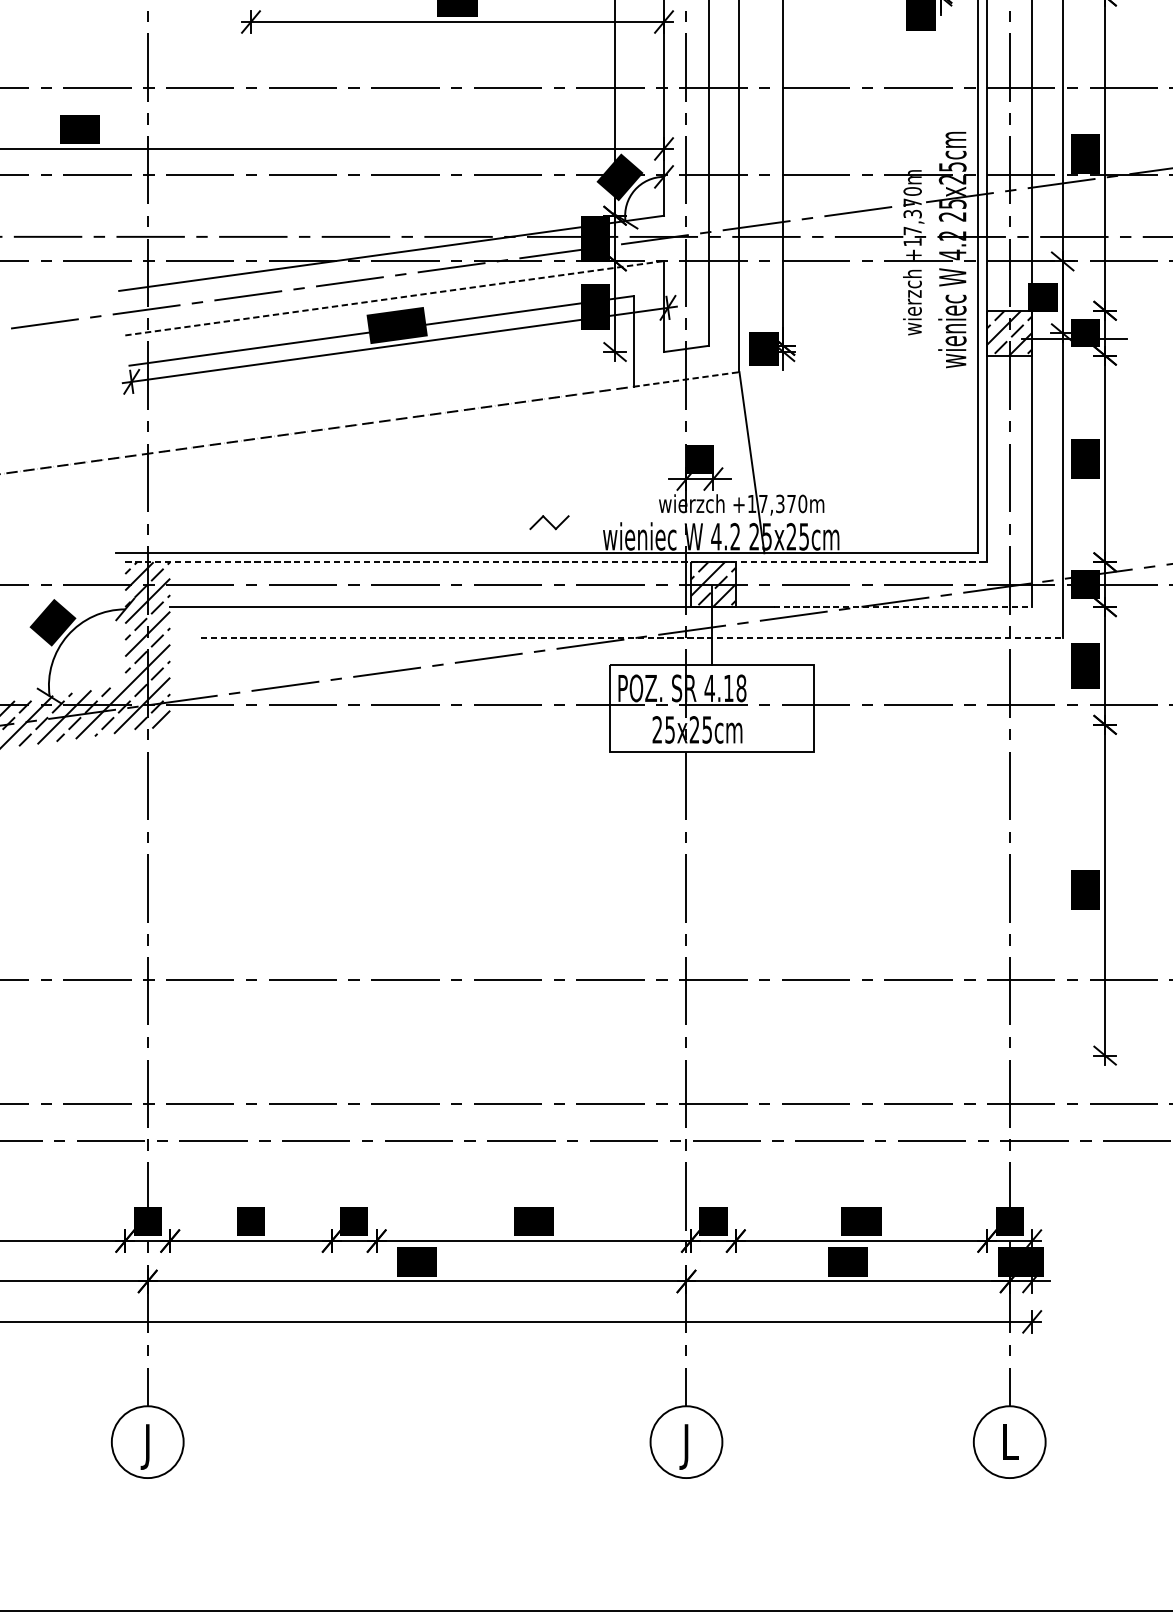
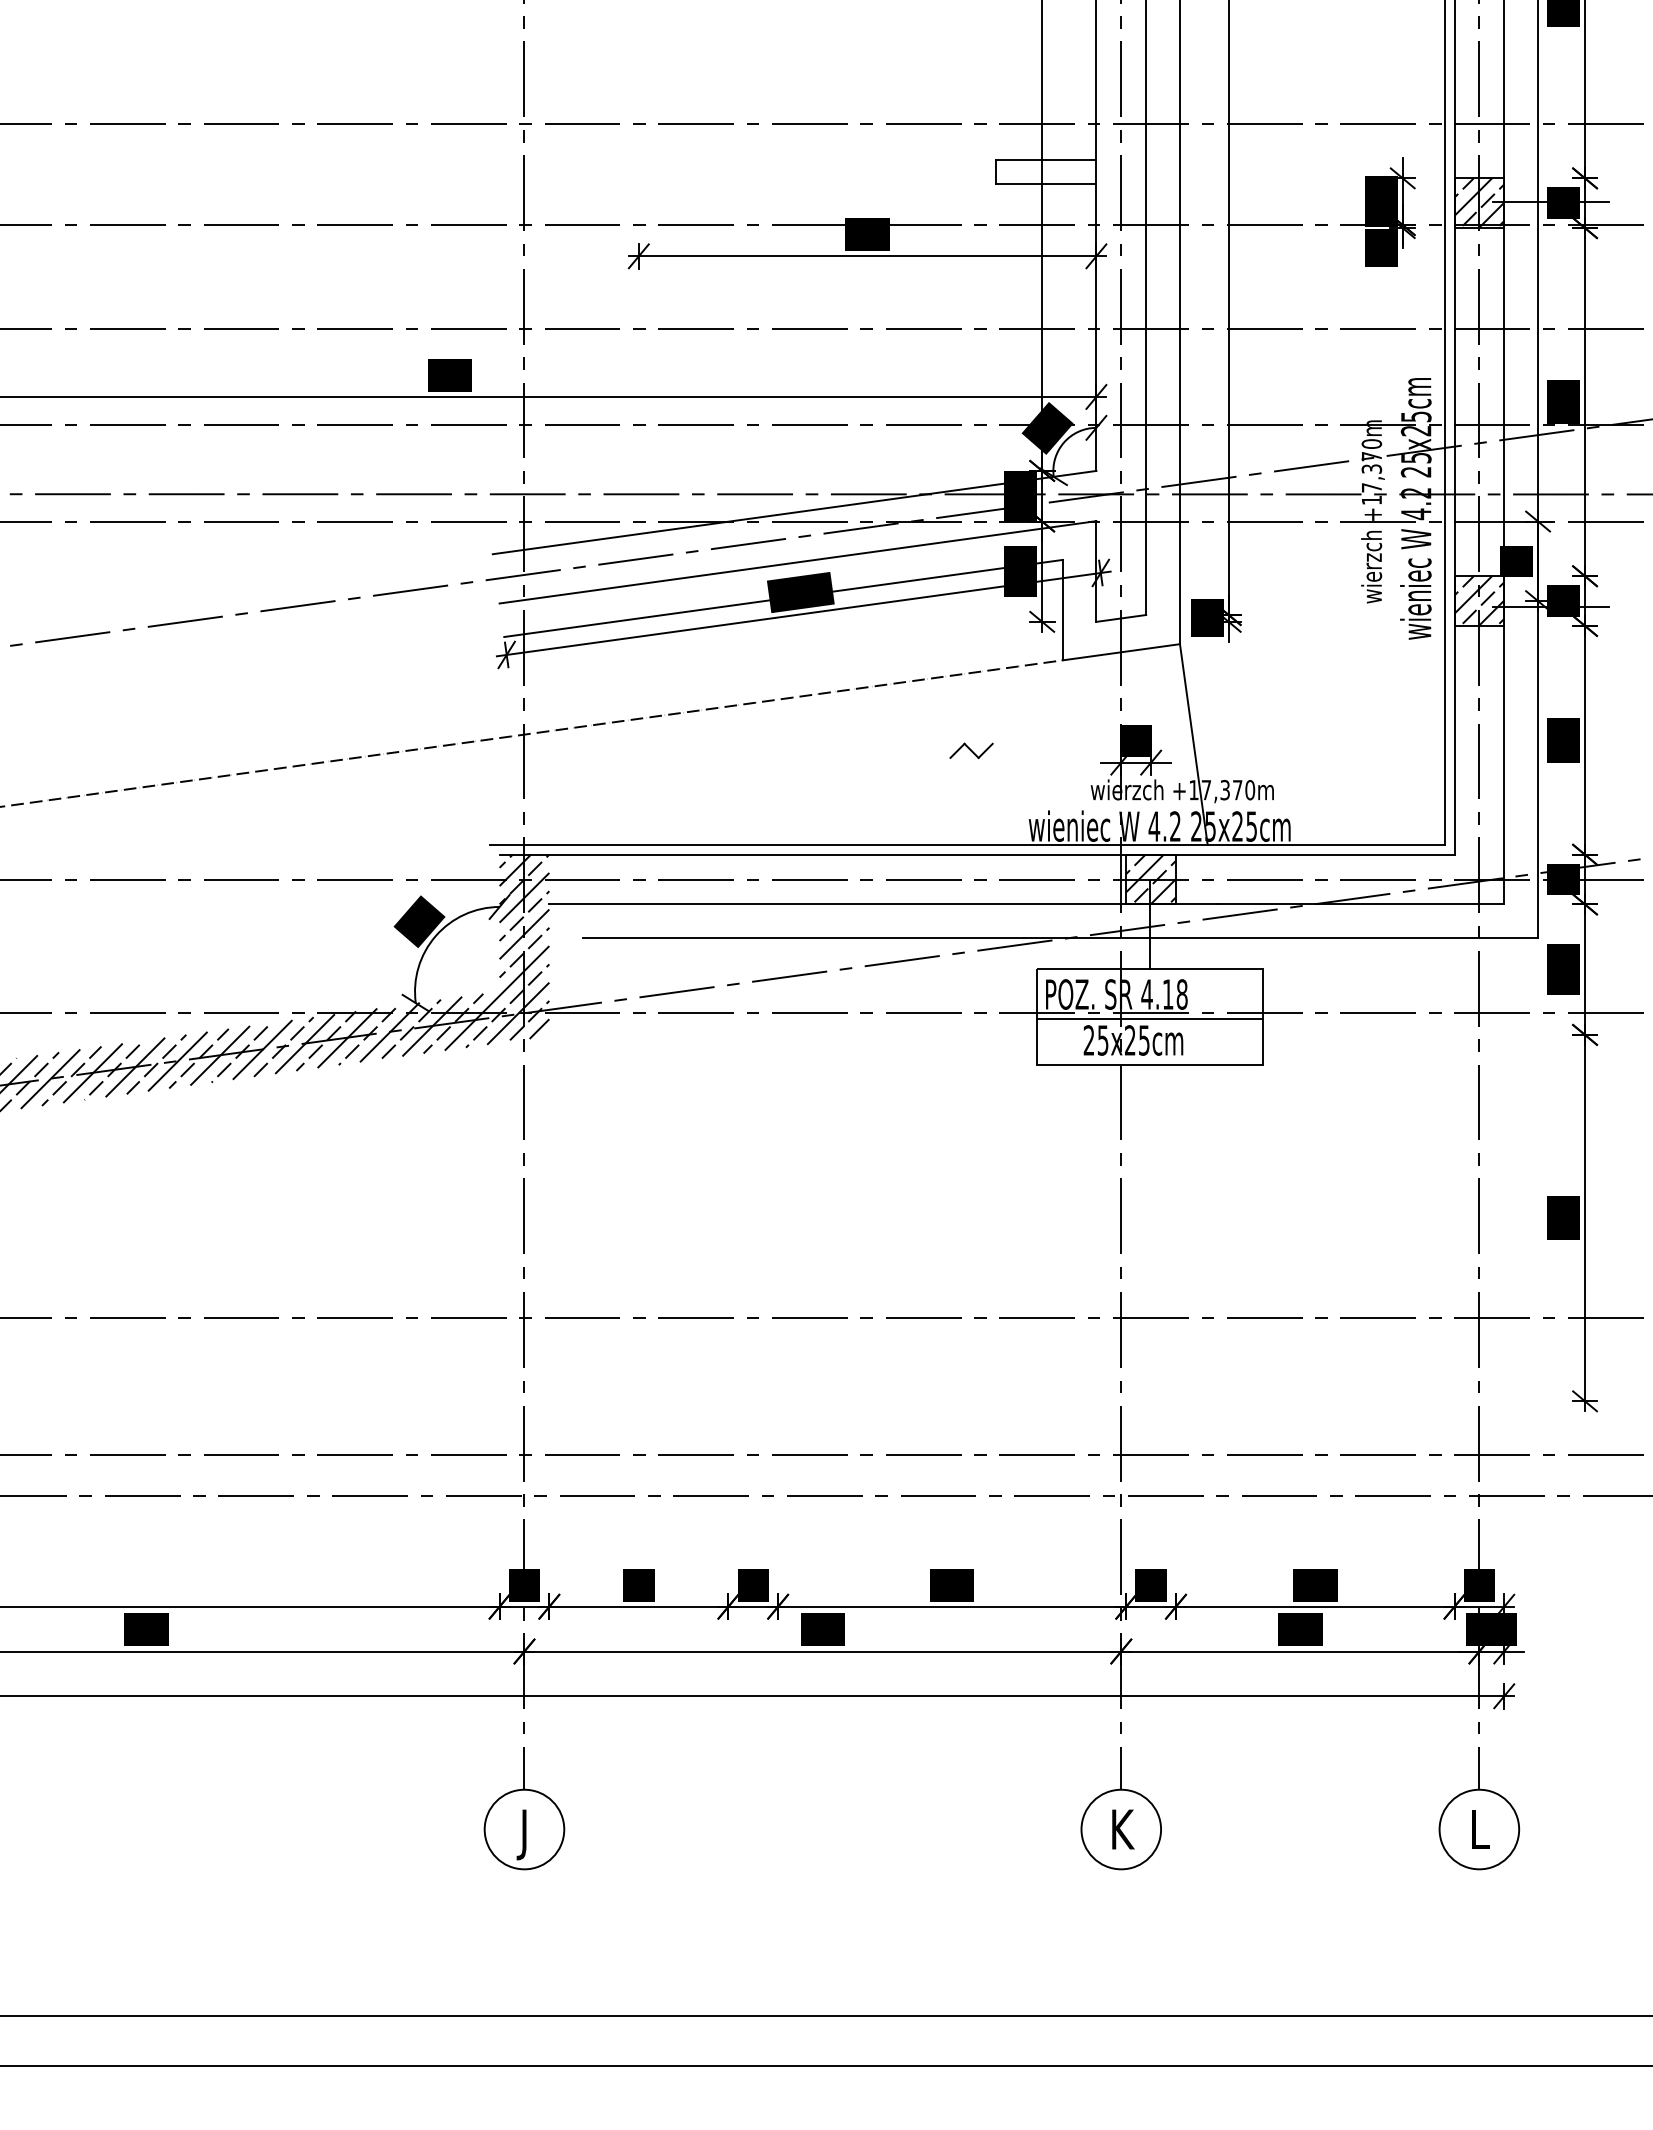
line: (395, 298) -> (798, 562), dashed -> solid
line: (686, 379) -> (1121, 652), dashed -> solid
part: (549, 522) -> (971, 750), moved
line: (556, 562) -> (977, 854), dashed -> solid
line: (903, 607) -> (1361, 904), dashed -> solid
line: (632, 637) -> (1061, 938), dashed -> solid
line: (711, 710) -> (1149, 1019), added
text: (688, 1446) -> (1123, 1834), J -> K

